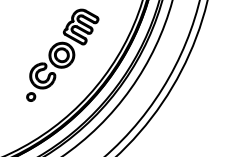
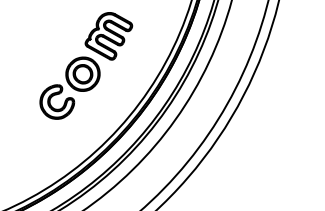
part: (31, 97) -> (41, 130), removed

